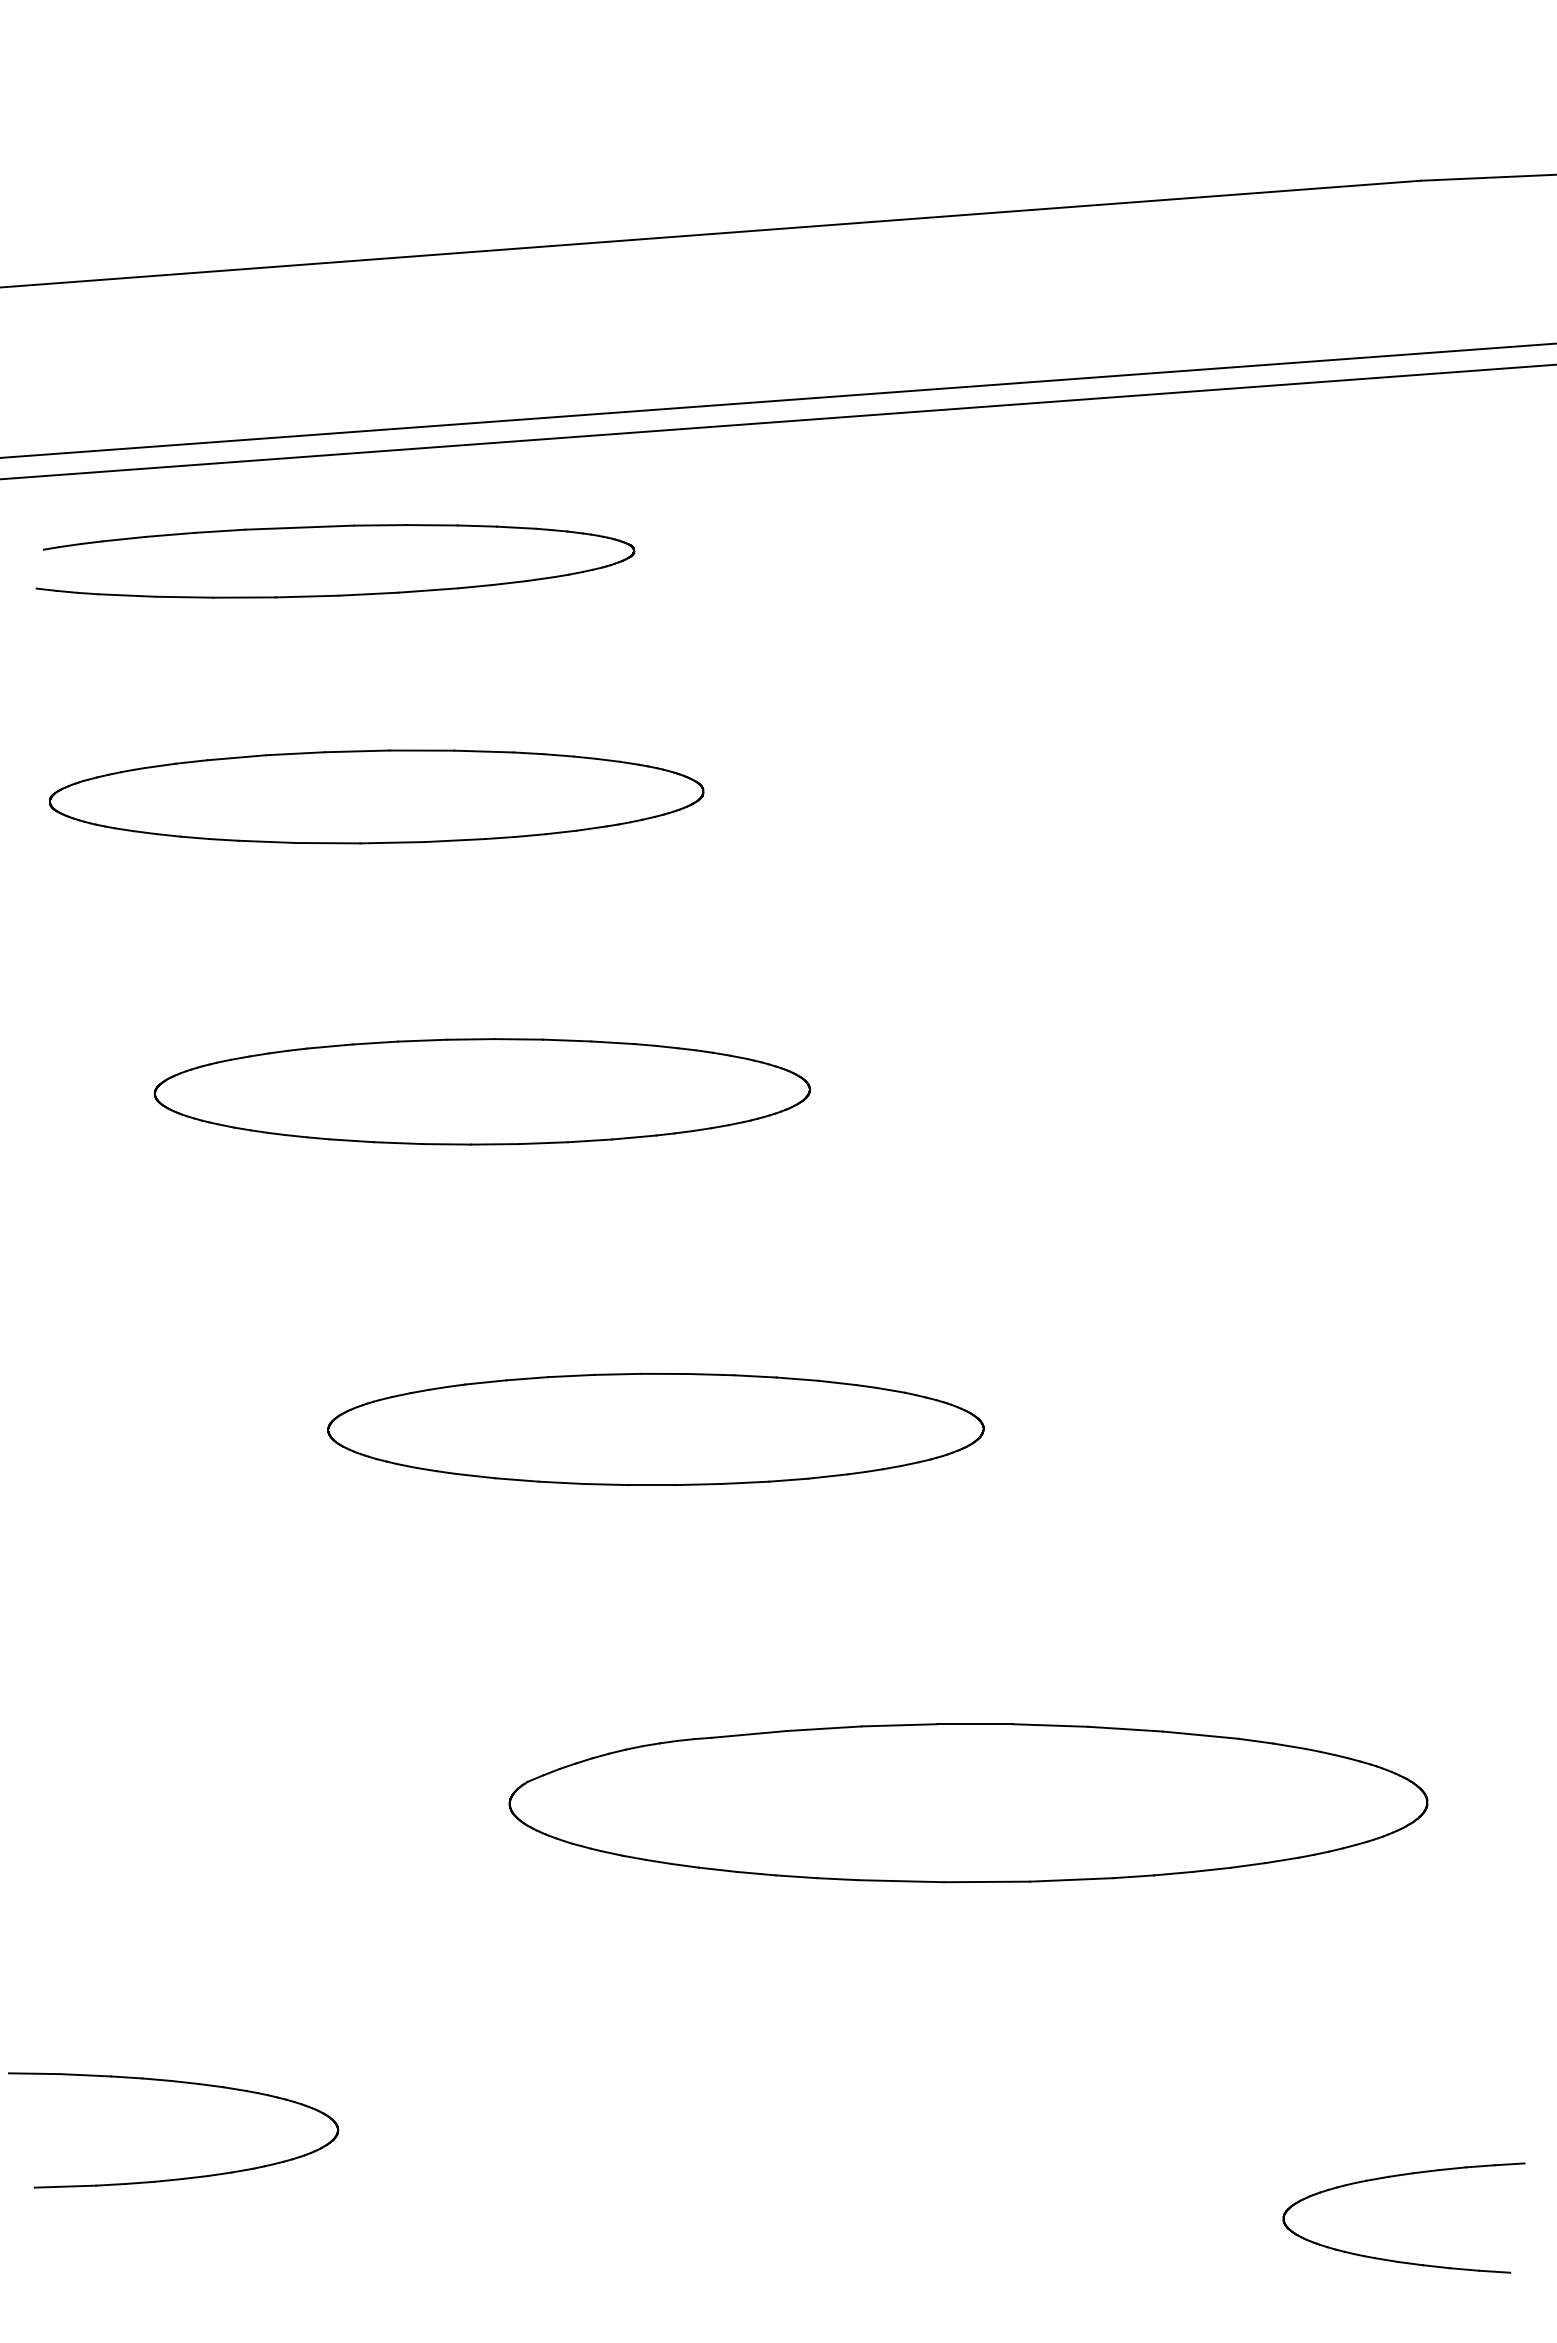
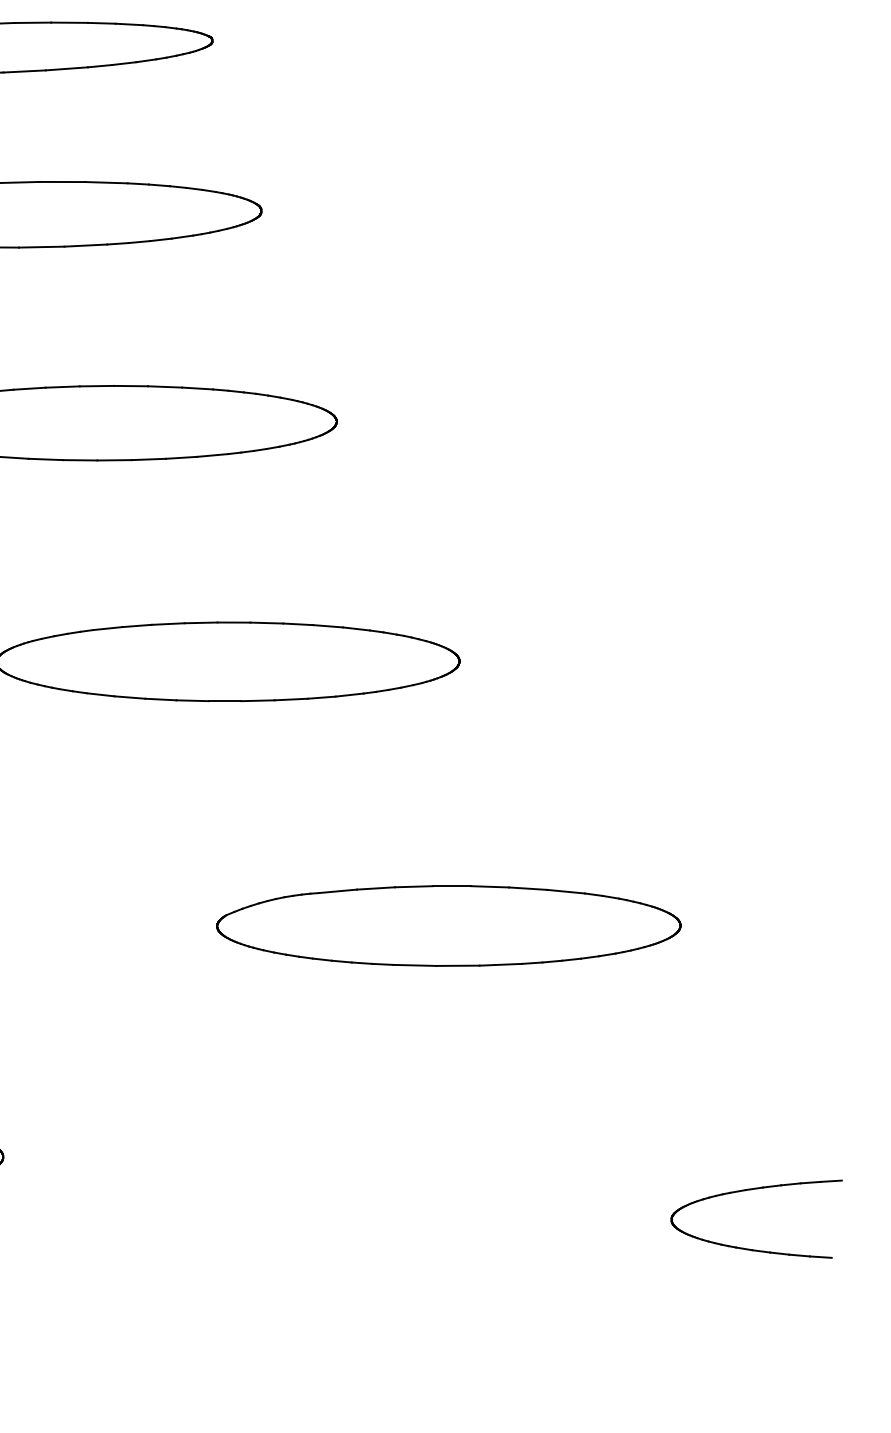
part: (968, 1803) -> (448, 926), size x0.71

